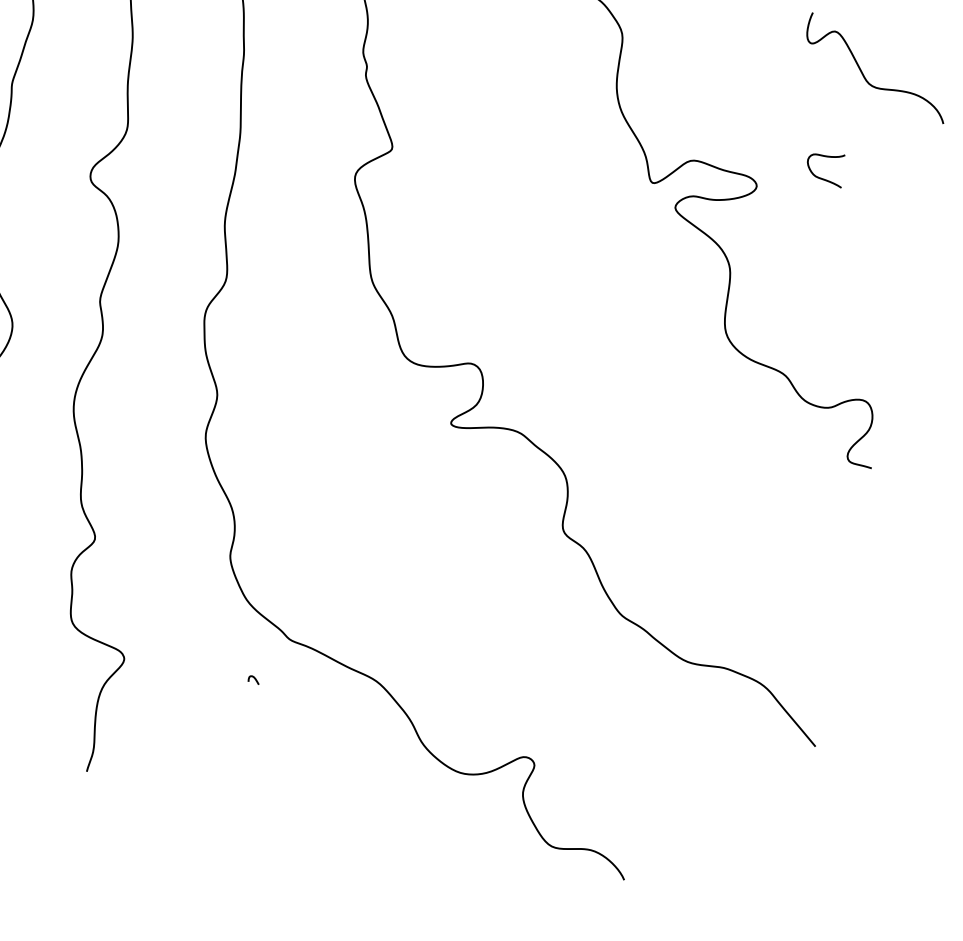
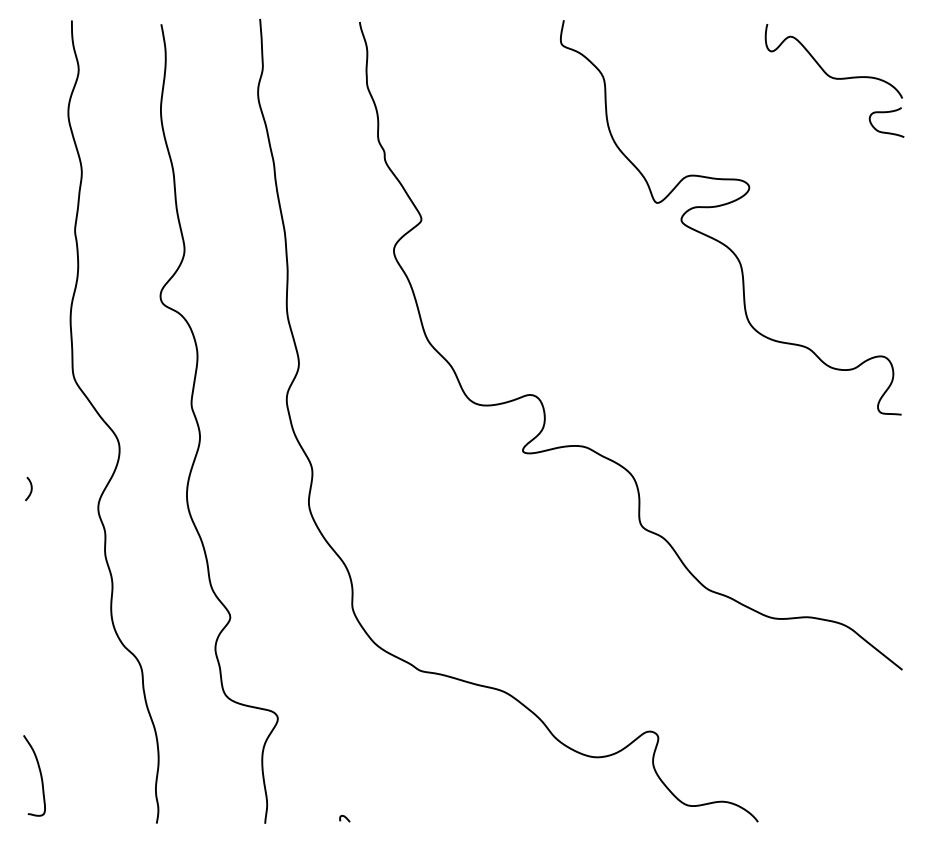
curve: (826, 157) -> (885, 113), moved
curve: (253, 678) -> (344, 817), moved

